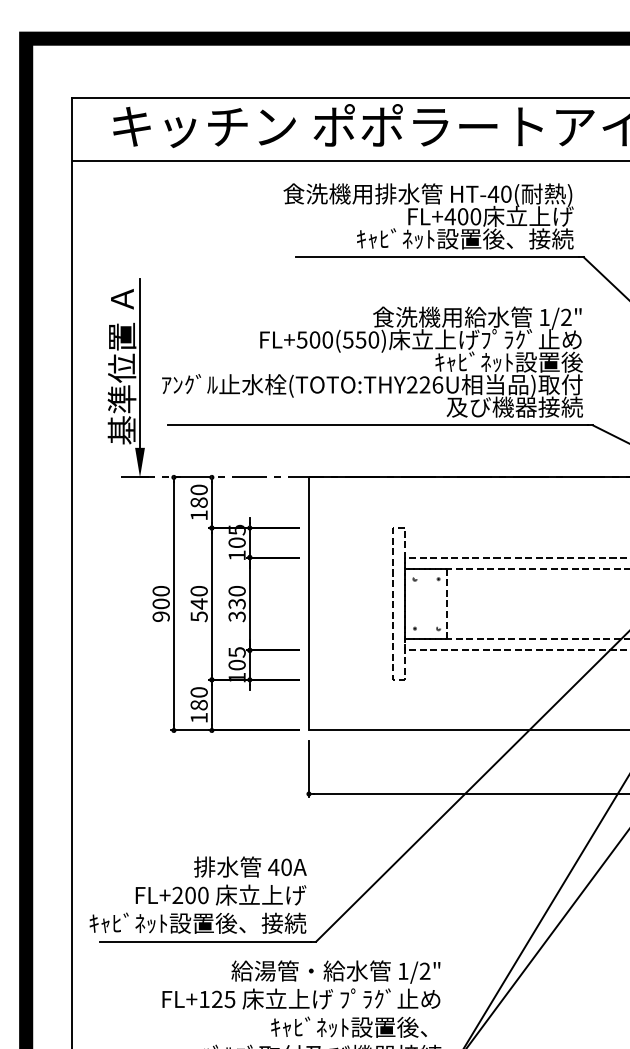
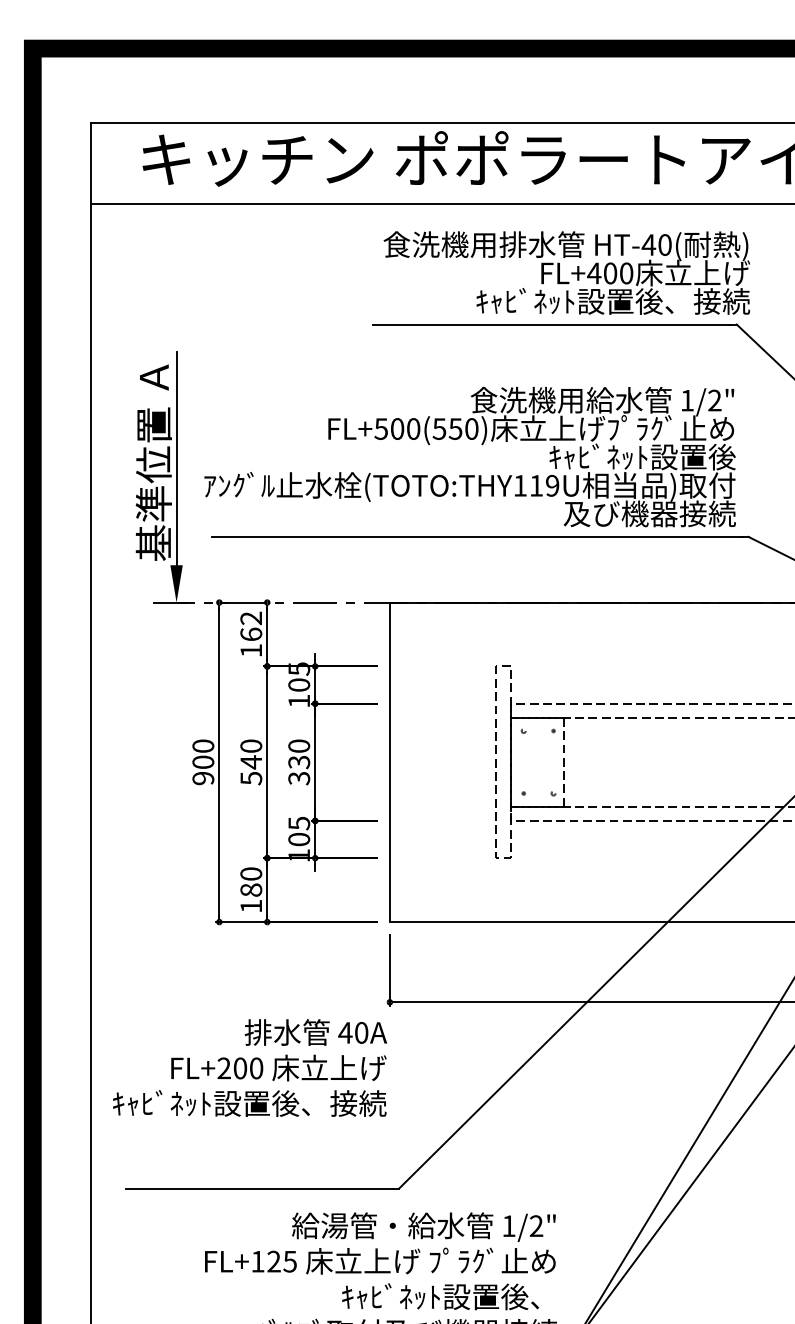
text: (428, 216) -> (566, 272), moved
text: (425, 384) -> (536, 485), (TOTO:THY226U -> (TOTO:THY119U
text: (199, 496) -> (251, 626), 180 -> 162
text: (198, 894) -> (250, 1067), moved

